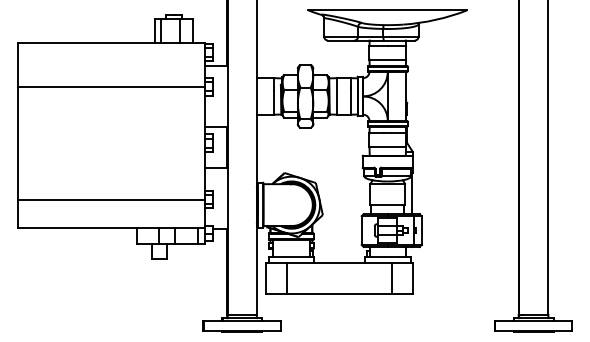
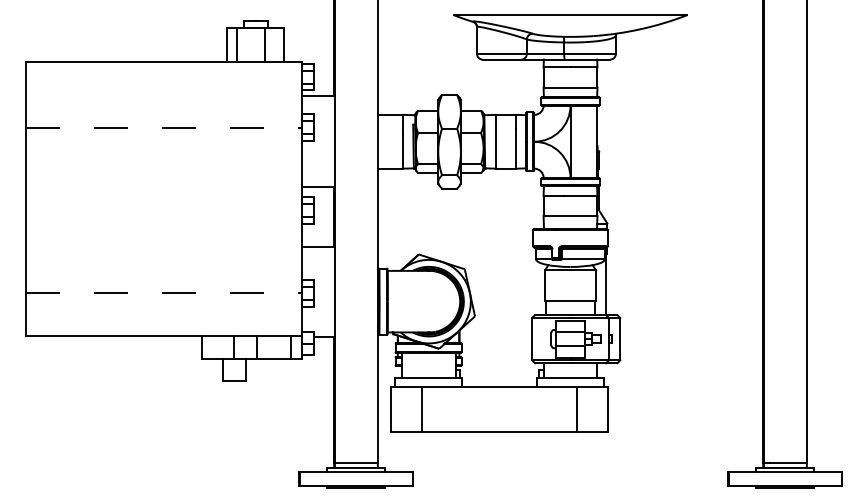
line: (111, 86) -> (163, 127), solid -> dashed
line: (111, 199) -> (163, 293), solid -> dashed

